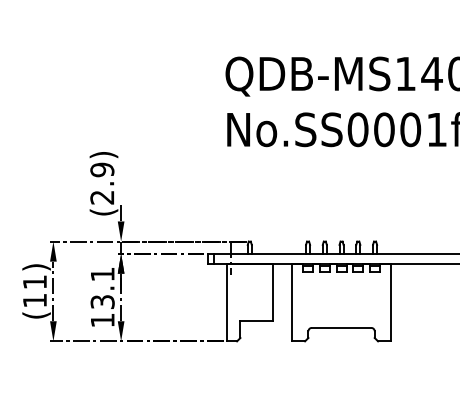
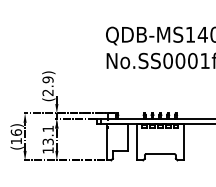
text: (35, 282) -> (16, 132), (11) -> (16)

